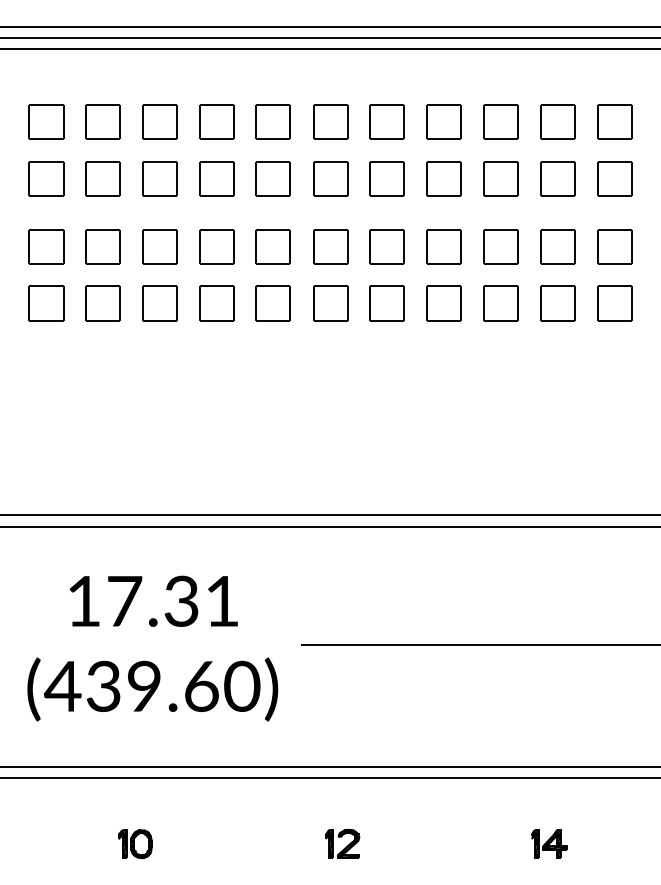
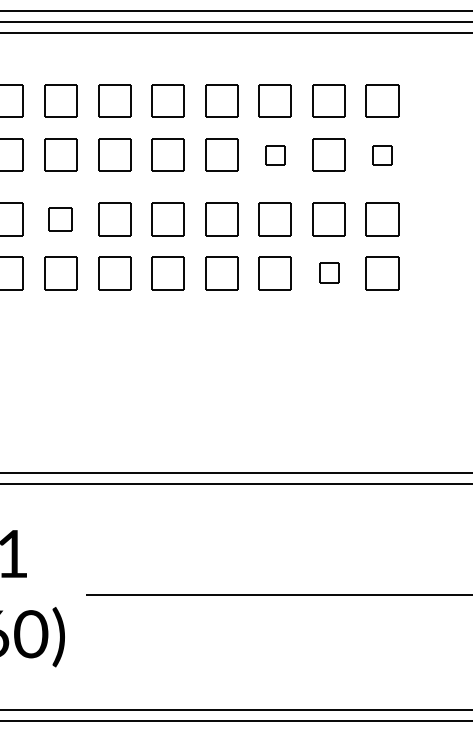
part: (500, 178) -> (274, 154), size x0.6
part: (614, 178) -> (382, 154), size x0.6
part: (272, 246) -> (59, 219), size x0.7
part: (557, 303) -> (328, 272), size x0.6

